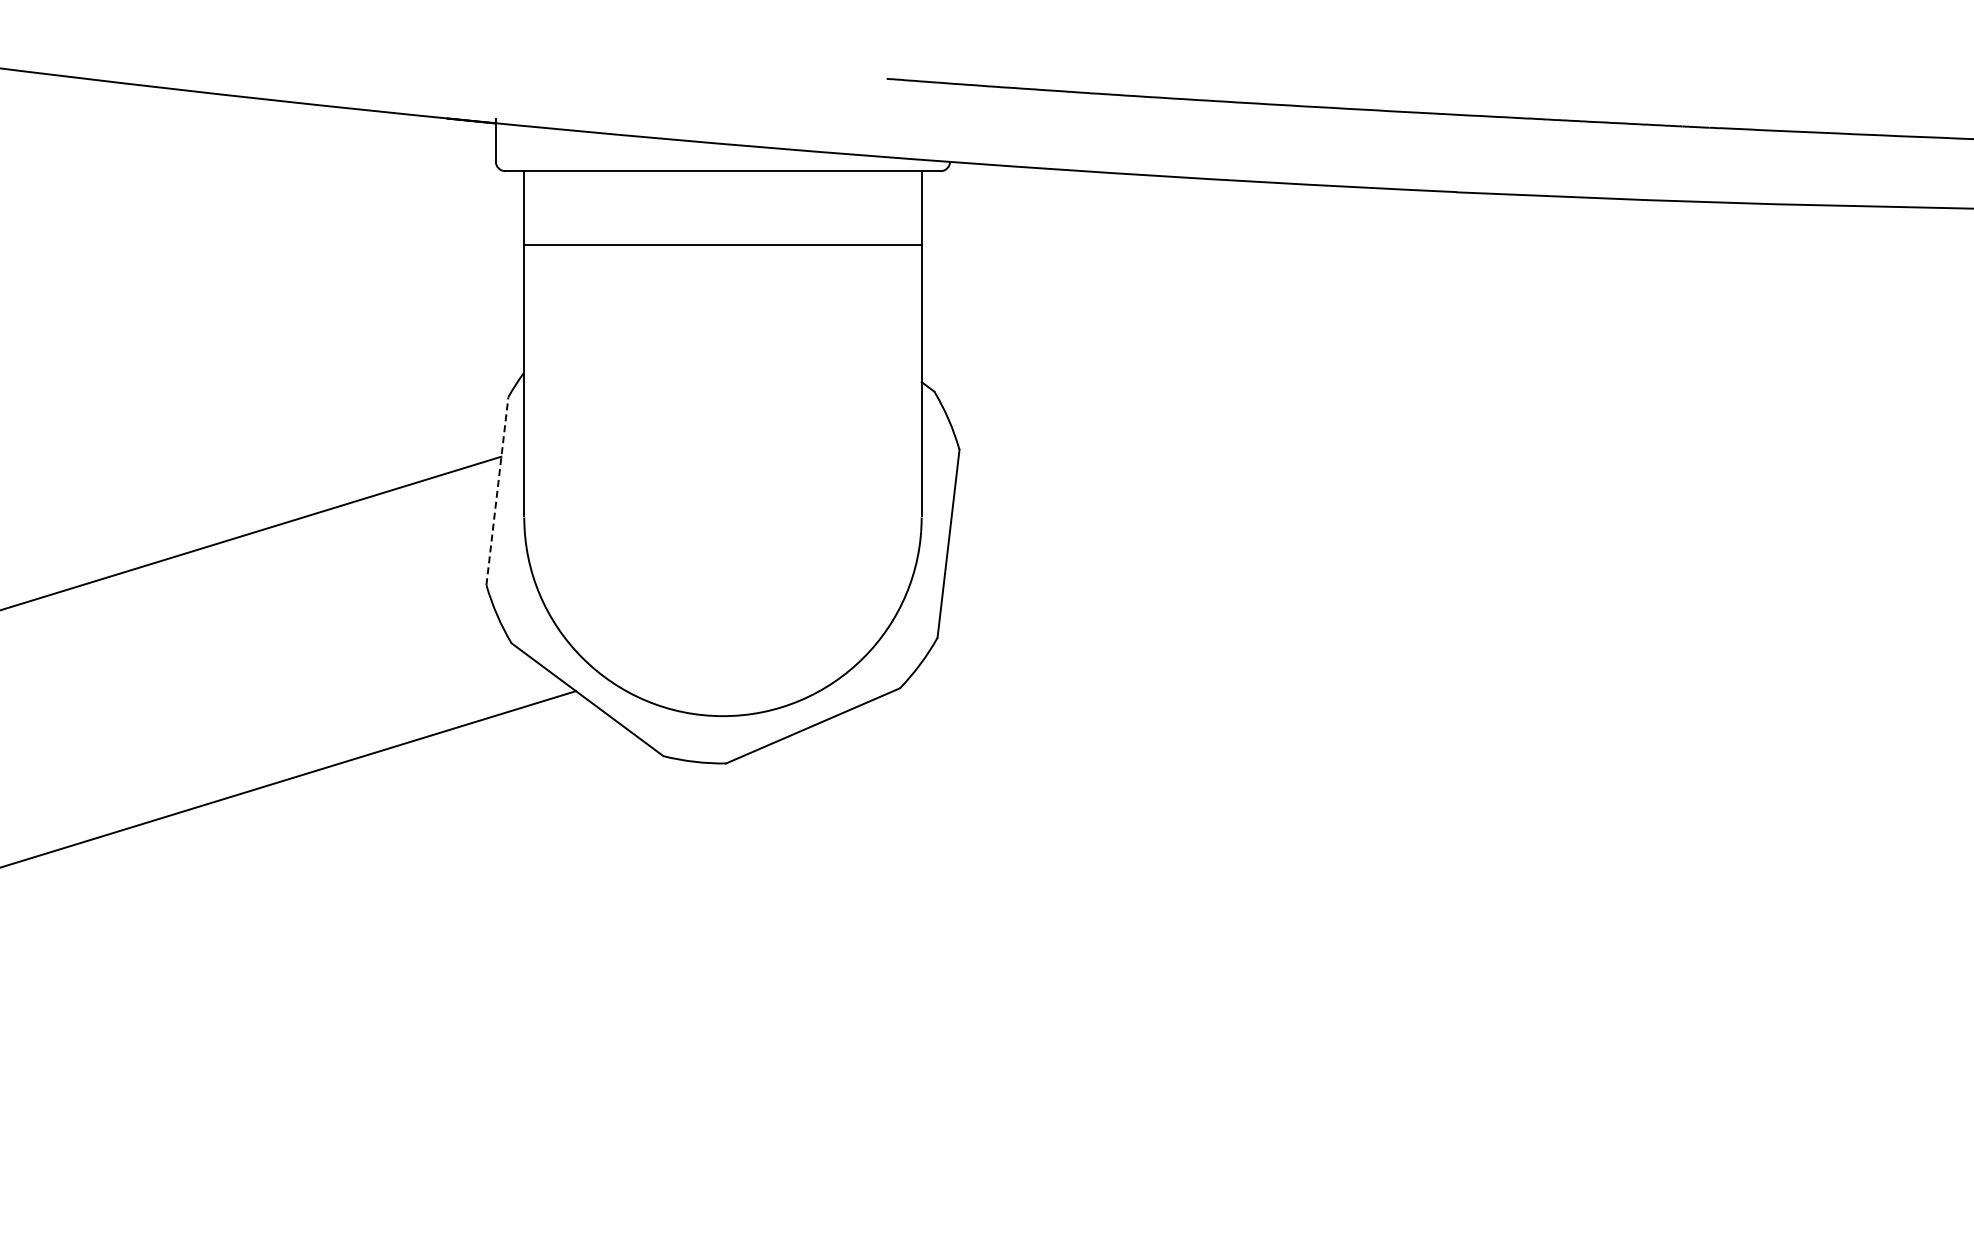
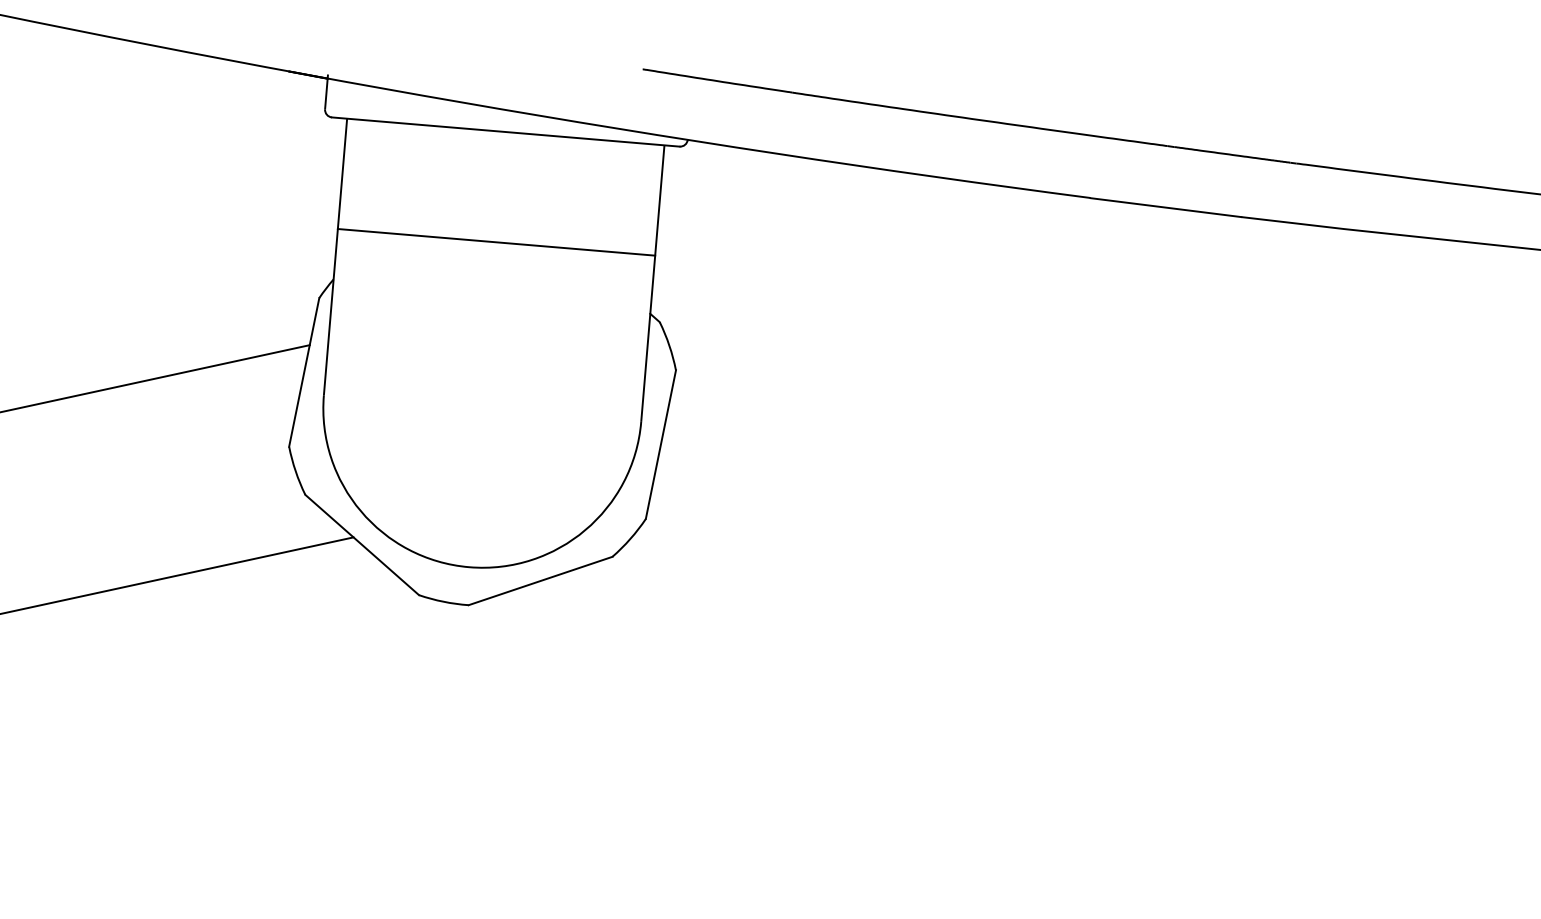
line: (722, 245) -> (496, 242), moved
line: (497, 491) -> (304, 372), dashed -> solid

